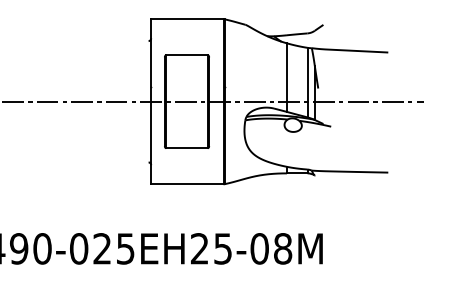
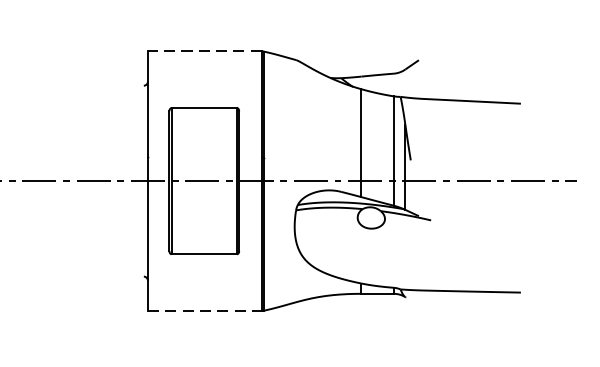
line: (186, 19) -> (203, 51), solid -> dashed
line: (187, 184) -> (205, 311), solid -> dashed

